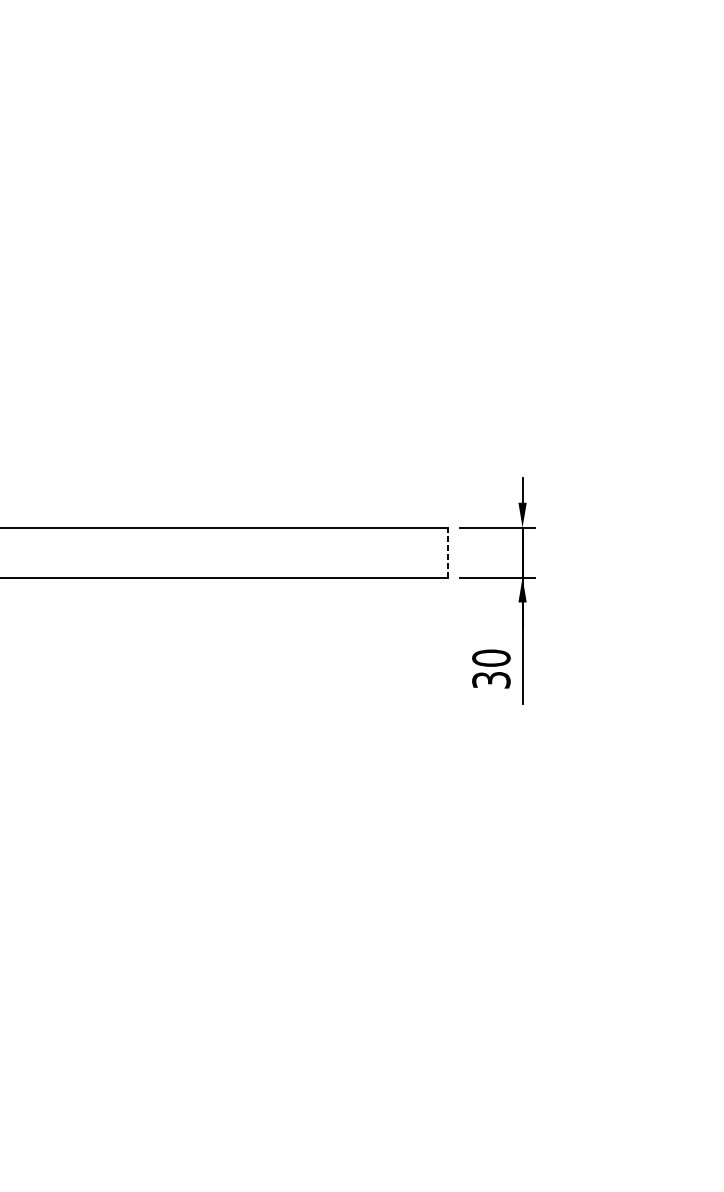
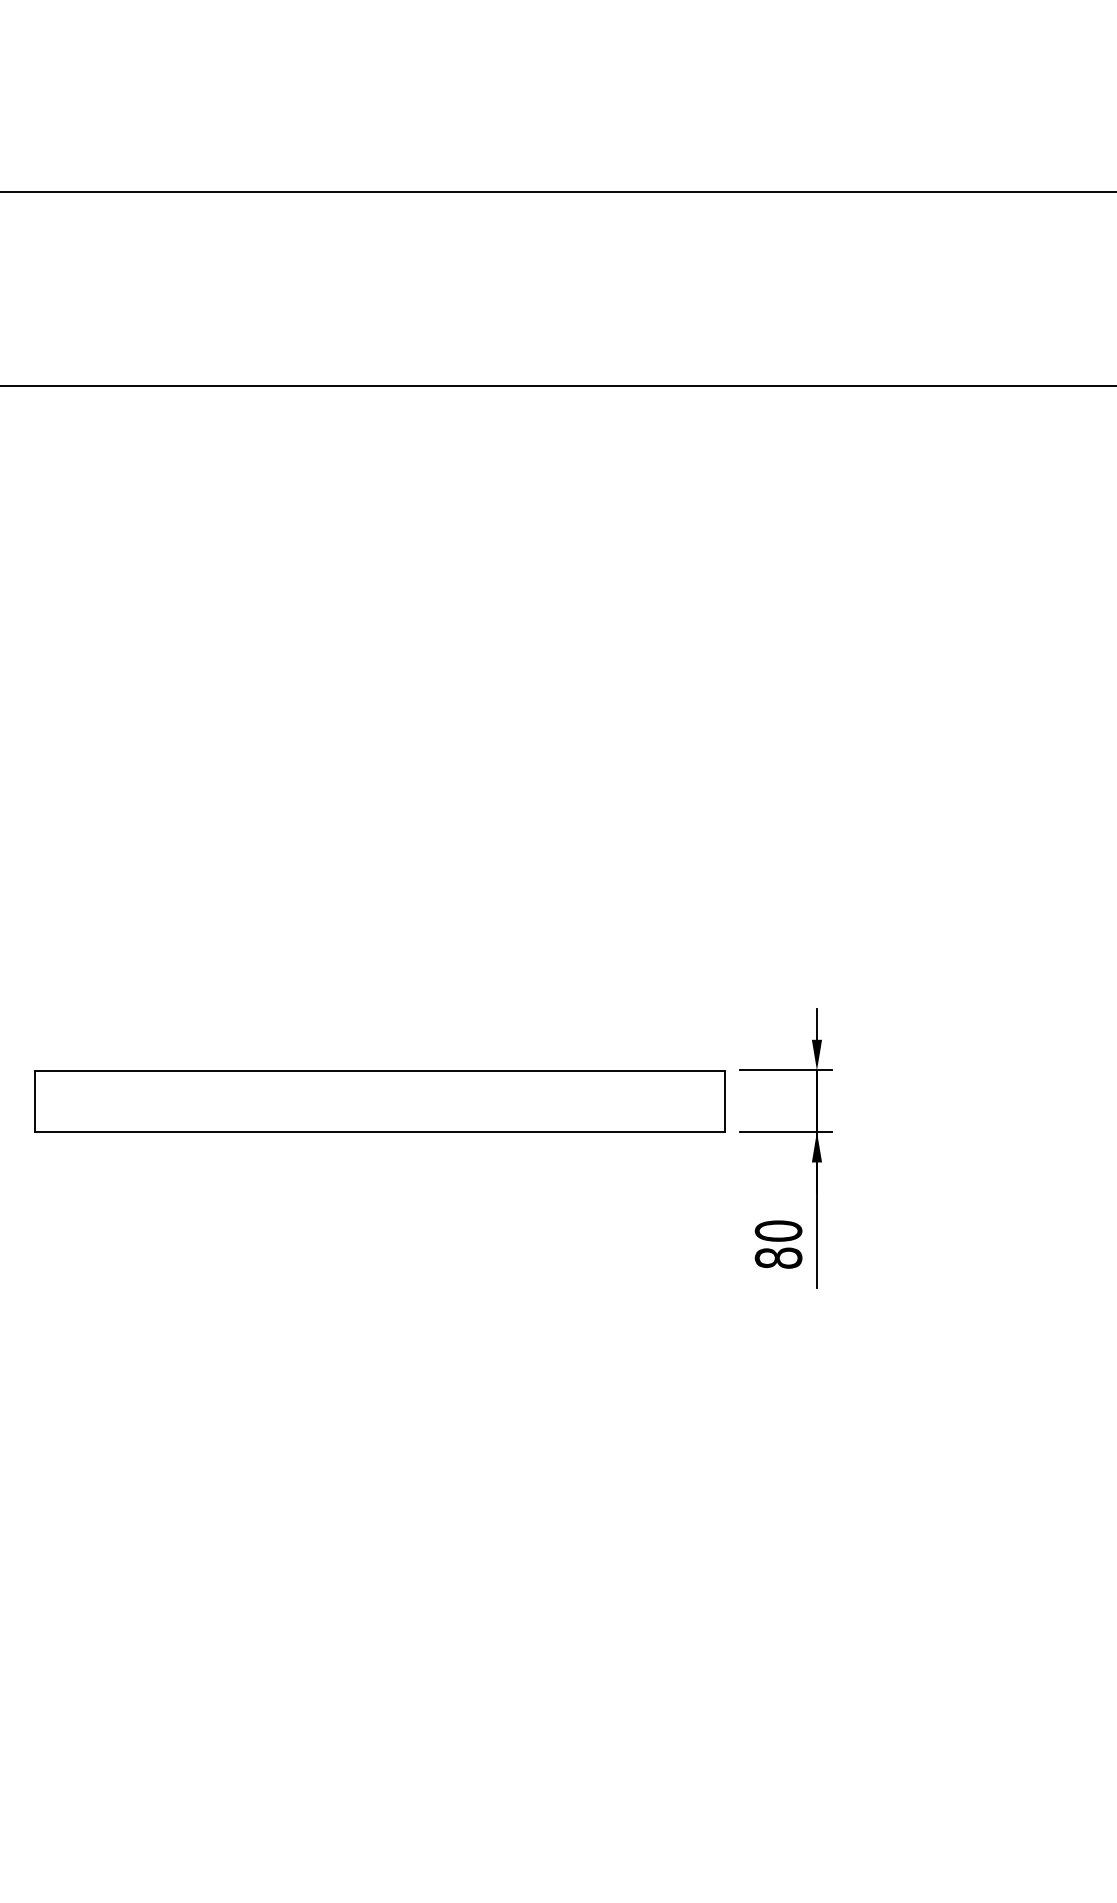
line: (447, 552) -> (724, 1101), dashed -> solid
text: (491, 679) -> (778, 1257), 30 -> 80

